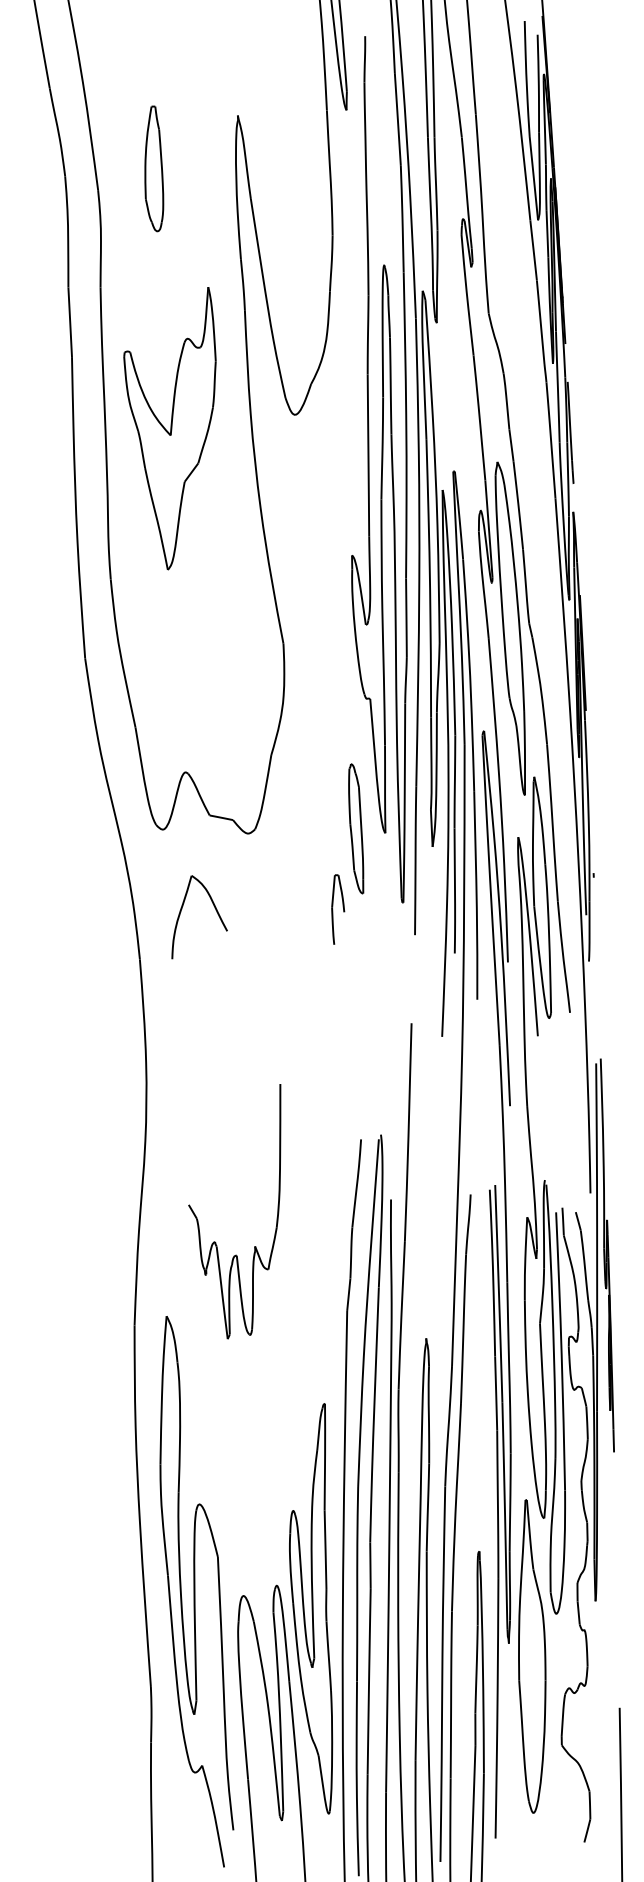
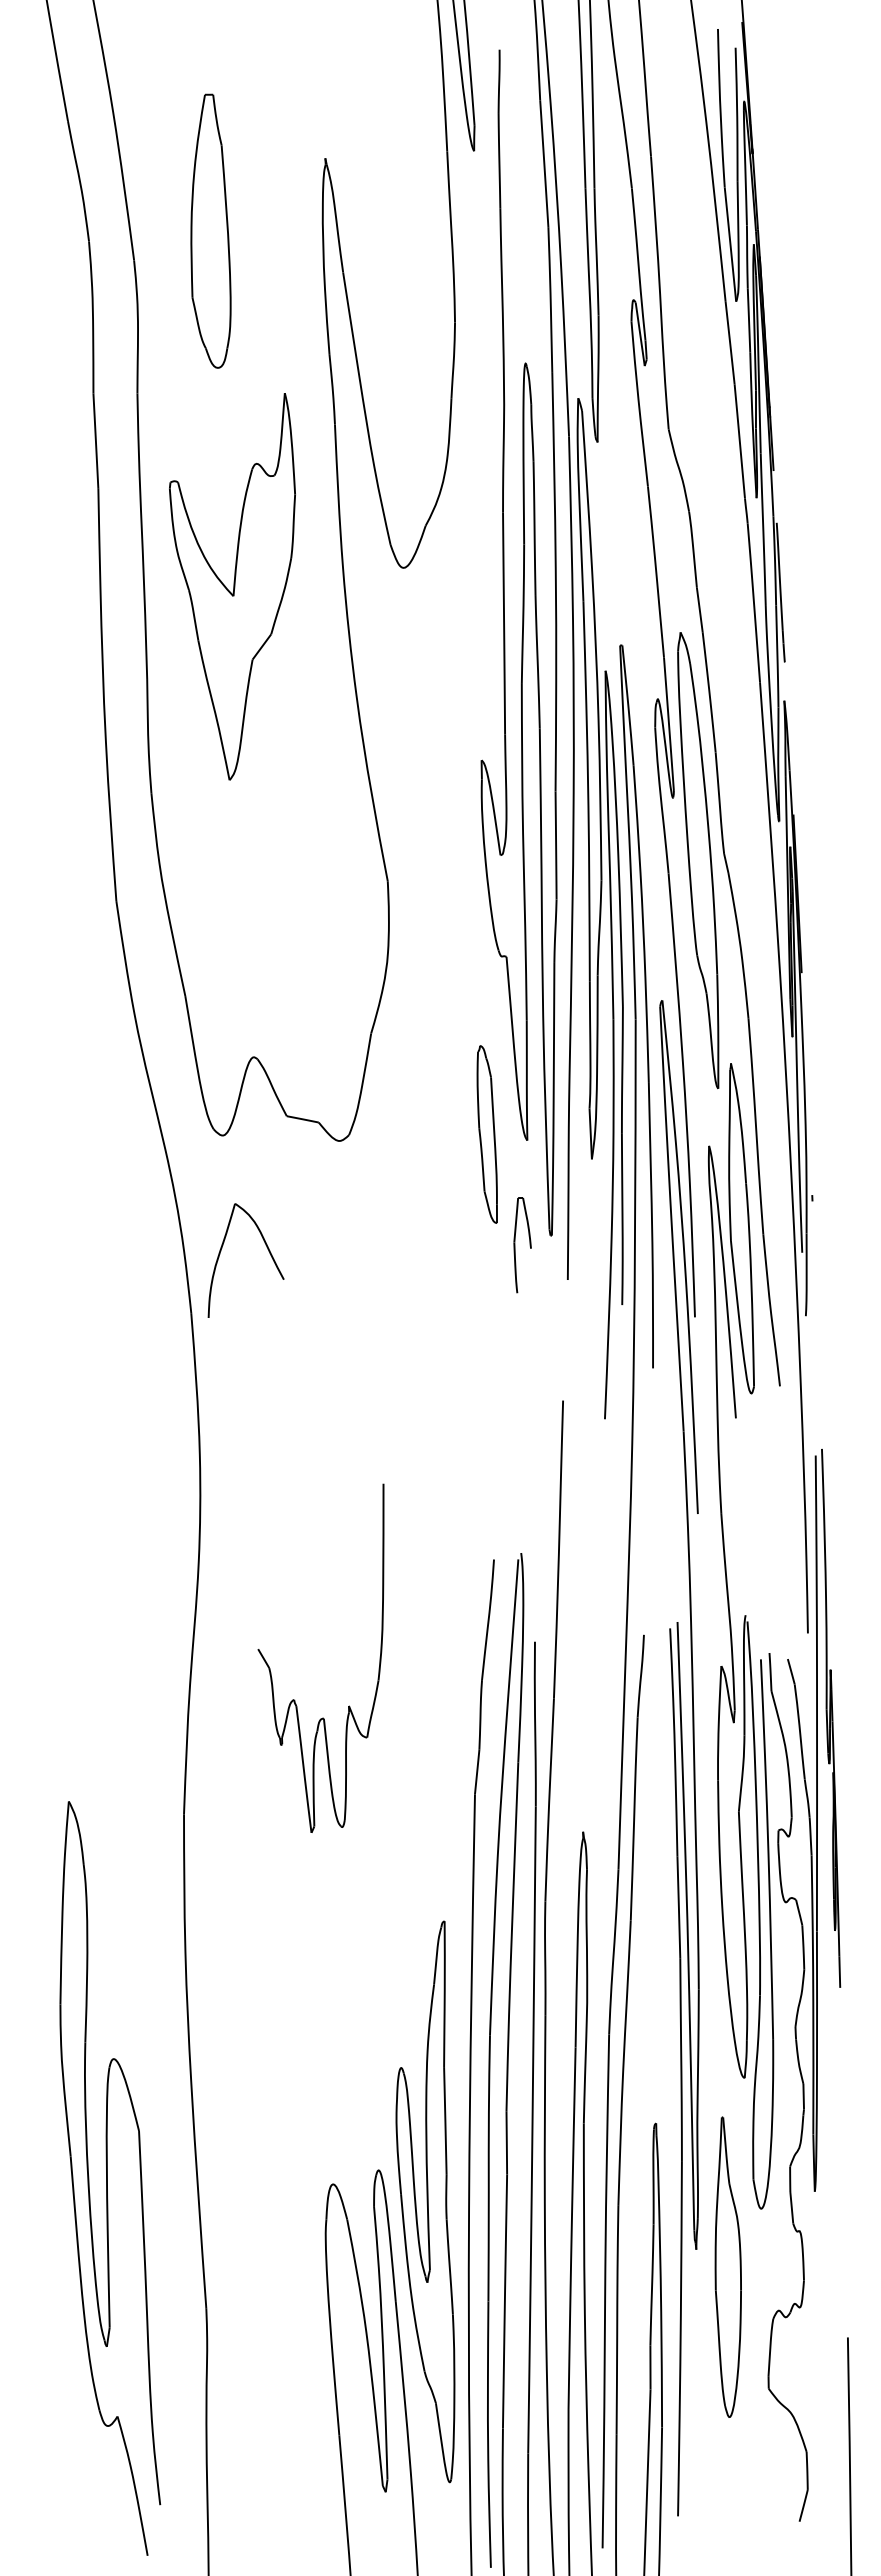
part: (153, 169) -> (210, 231), size x1.6
part: (215, 909) -> (267, 1249), moved
part: (332, 909) -> (515, 1245), moved
part: (197, 1591) -> (110, 2178), moved
part: (532, 1656) -> (728, 2267), size x0.7

